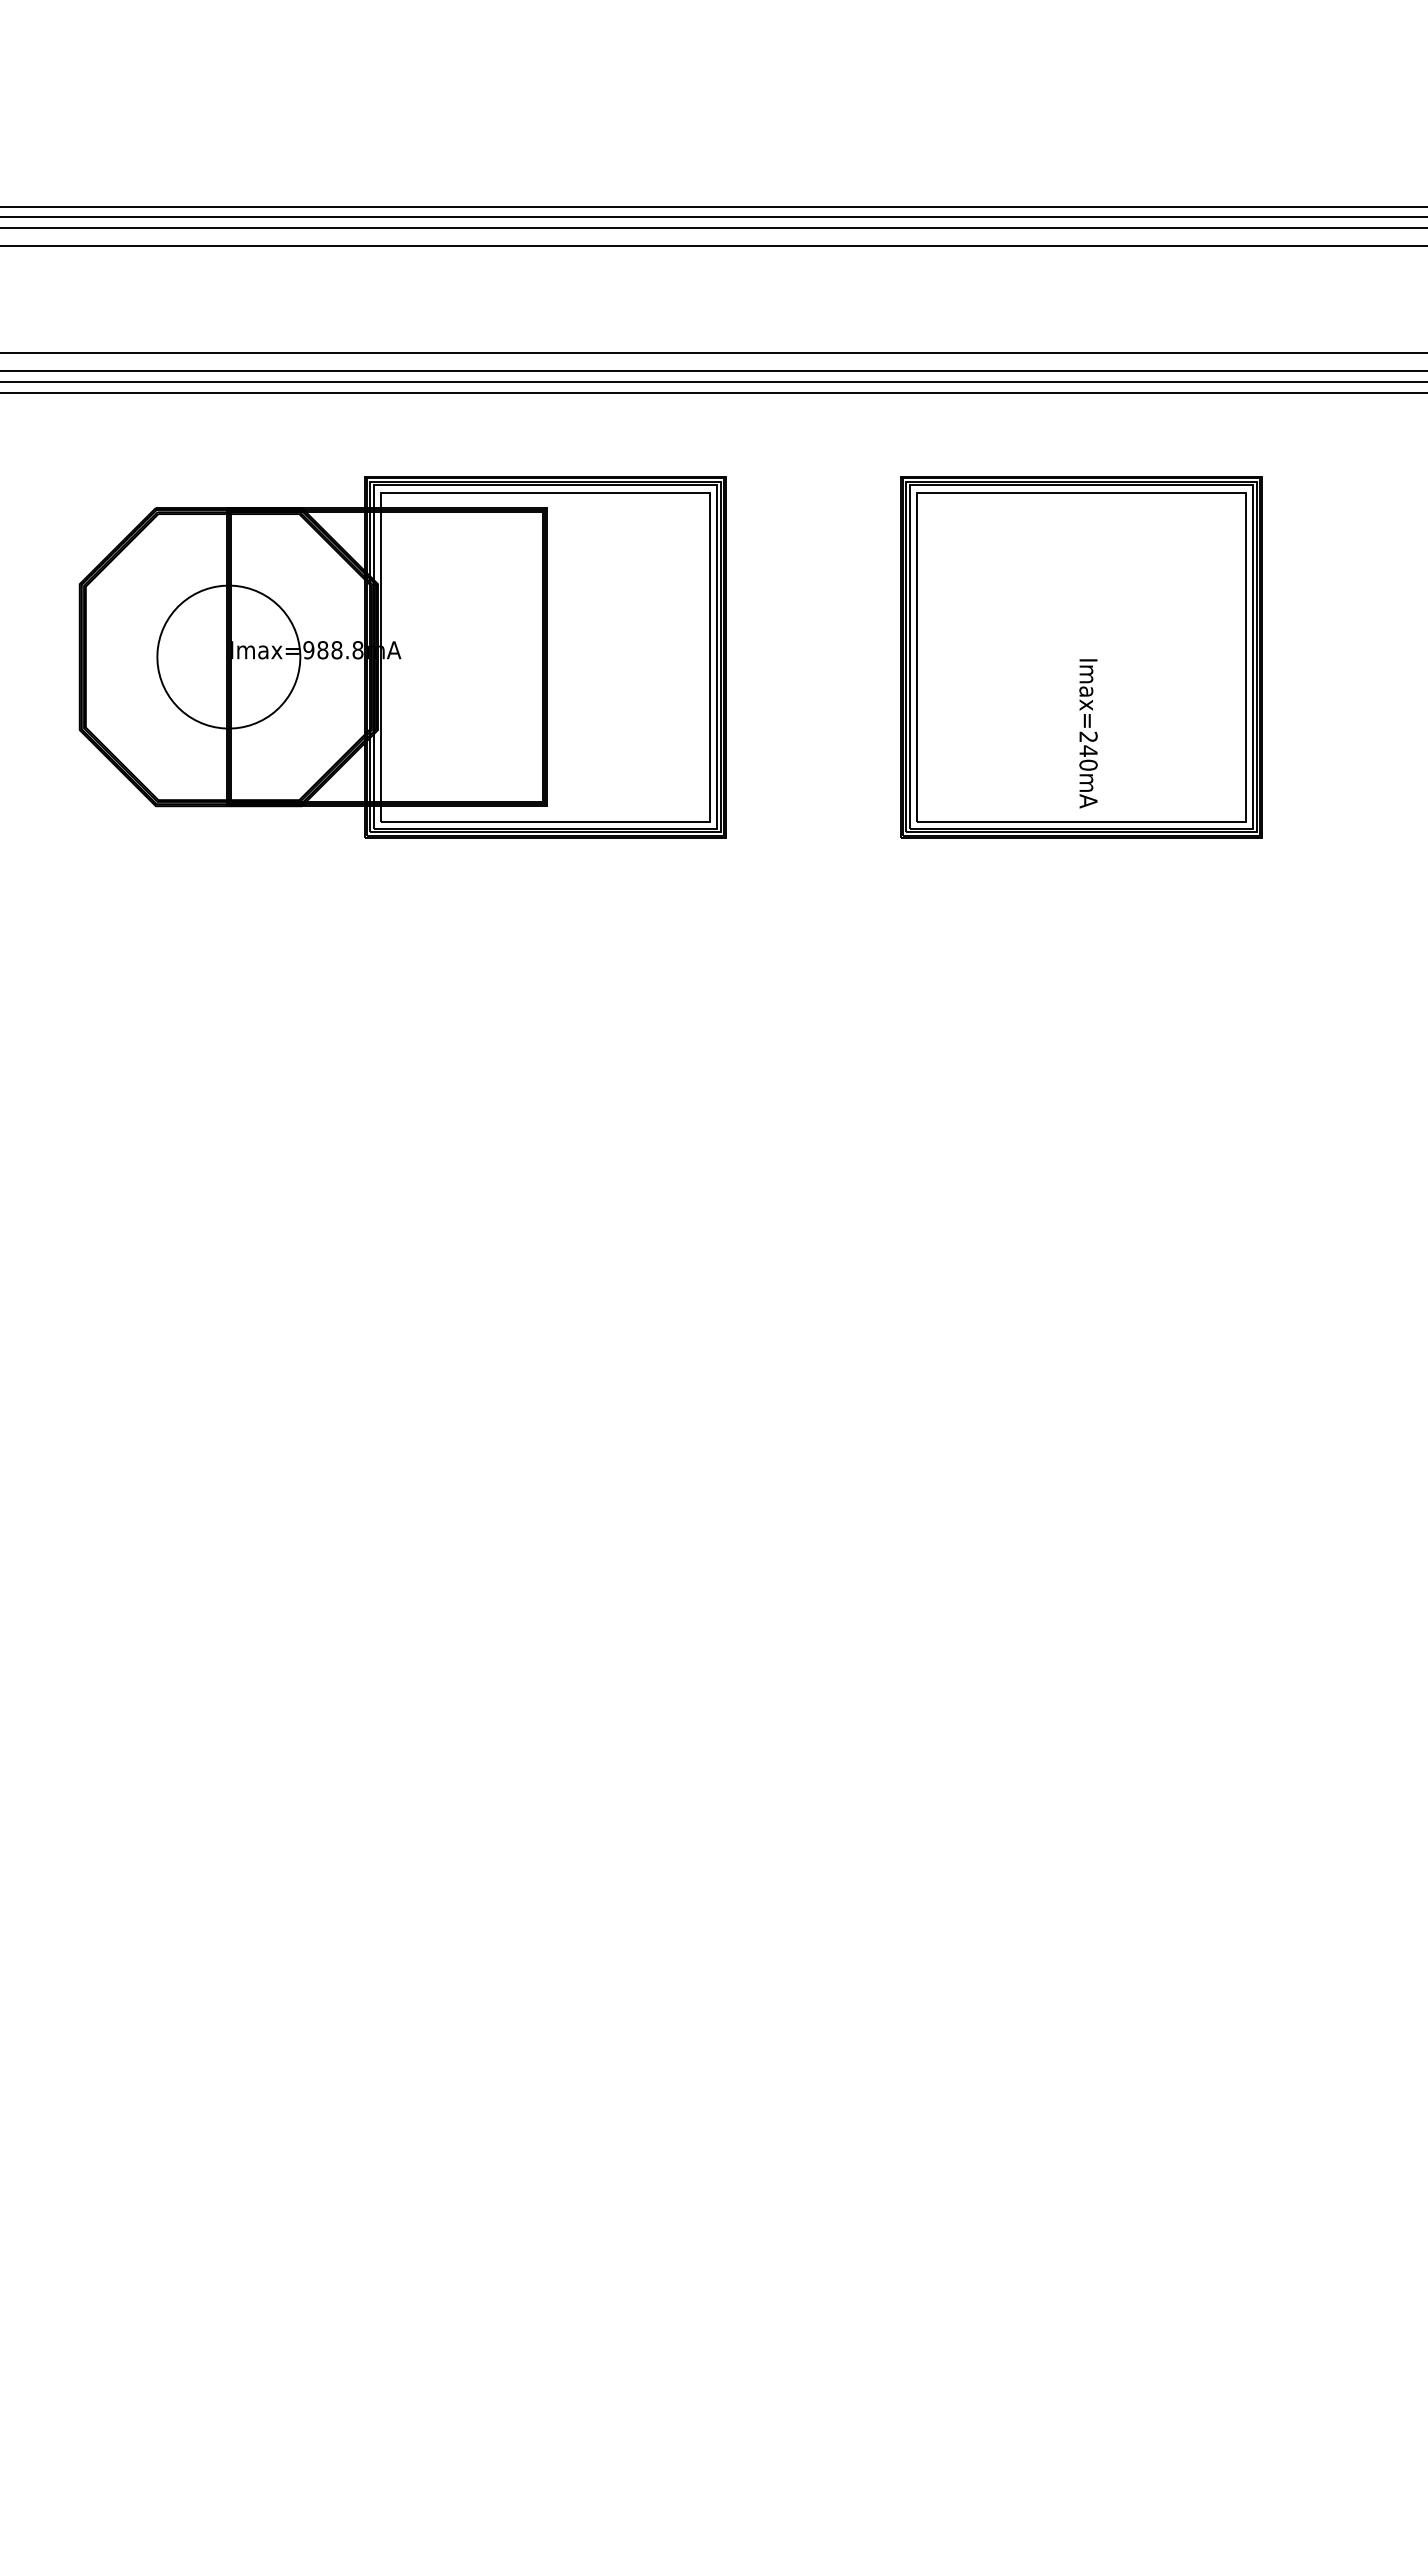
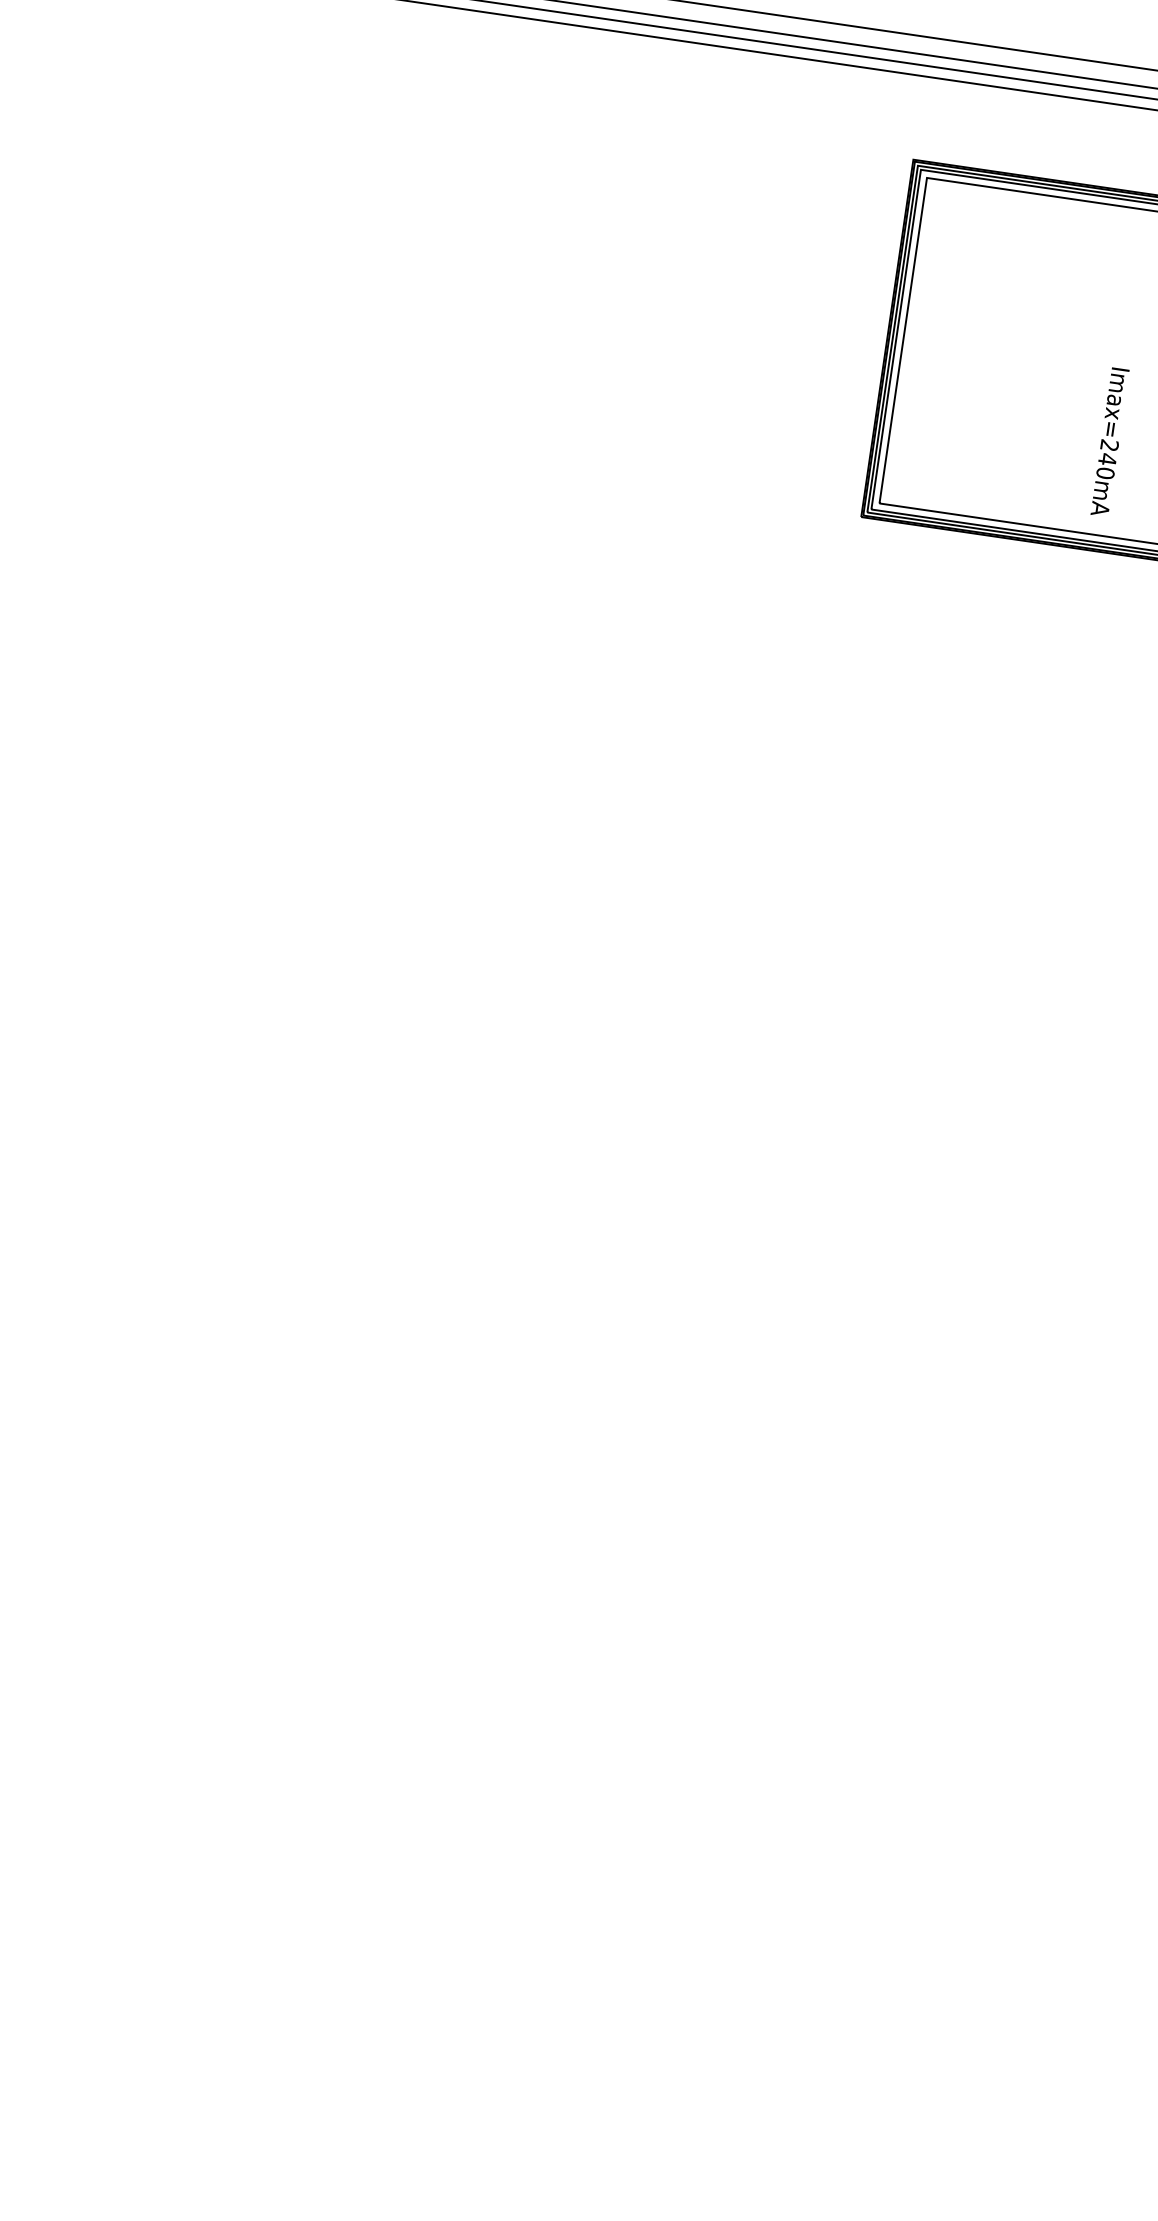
part: (402, 657) -> (393, 266), removed
text: (1088, 733) -> (1110, 442), moved

